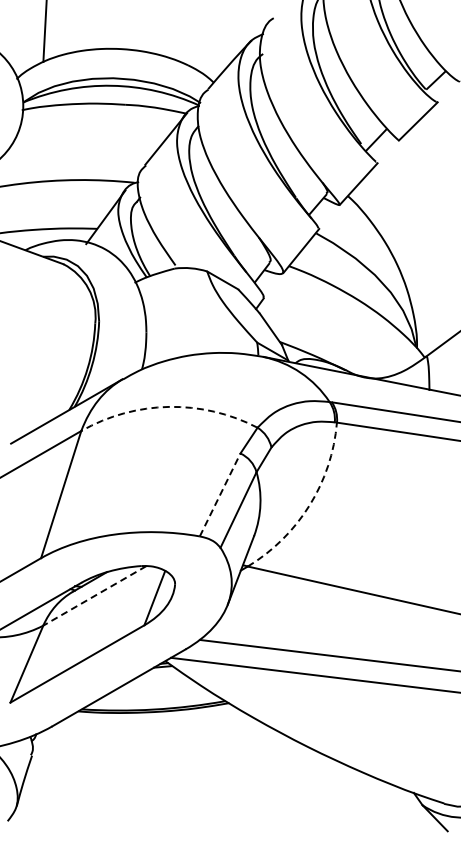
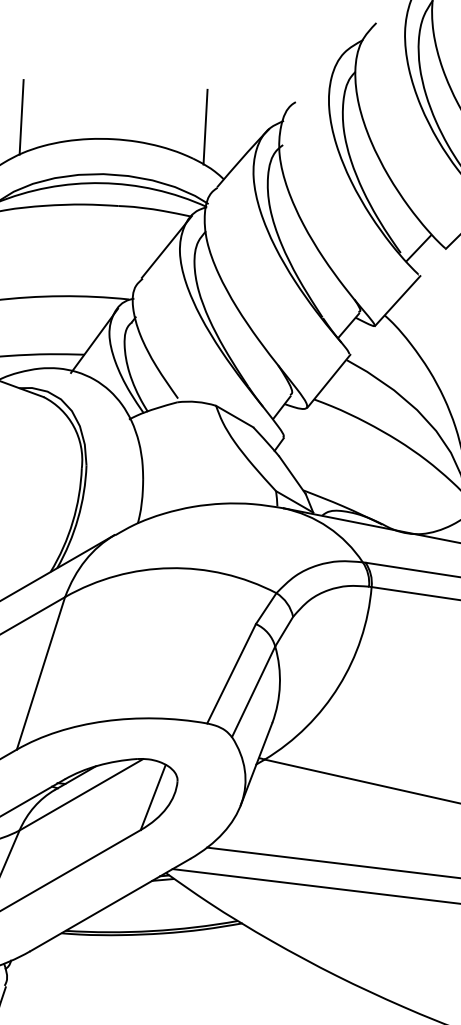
line: (198, 38) -> (205, 126), added
arc: (169, 406) -> (170, 567), dashed -> solid
line: (220, 494) -> (231, 673), dashed -> solid
arc: (309, 505) -> (338, 686), dashed -> solid
line: (94, 596) -> (80, 795), dashed -> solid

